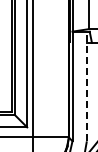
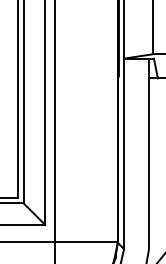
line: (86, 86) -> (148, 154), dashed -> solid

